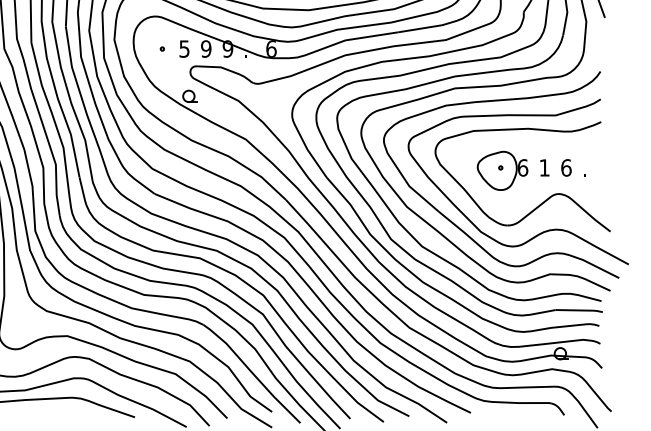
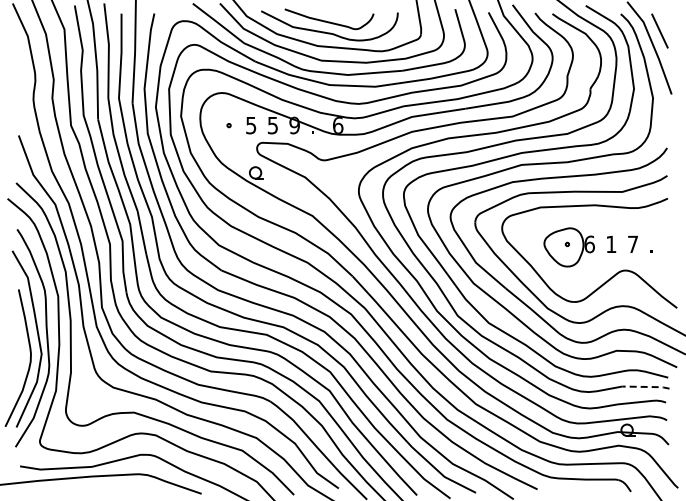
text: (205, 48) -> (272, 125), 9 -> 5
text: (565, 167) -> (632, 244), 6 -> 7
line: (580, 309) -> (647, 386), solid -> dashed

